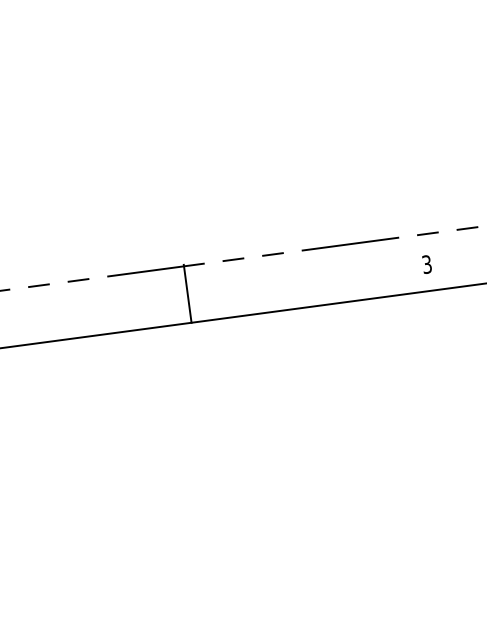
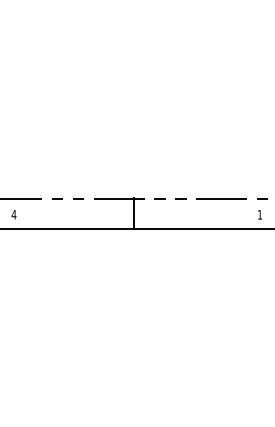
text: (425, 263) -> (259, 214), 3 -> 1

